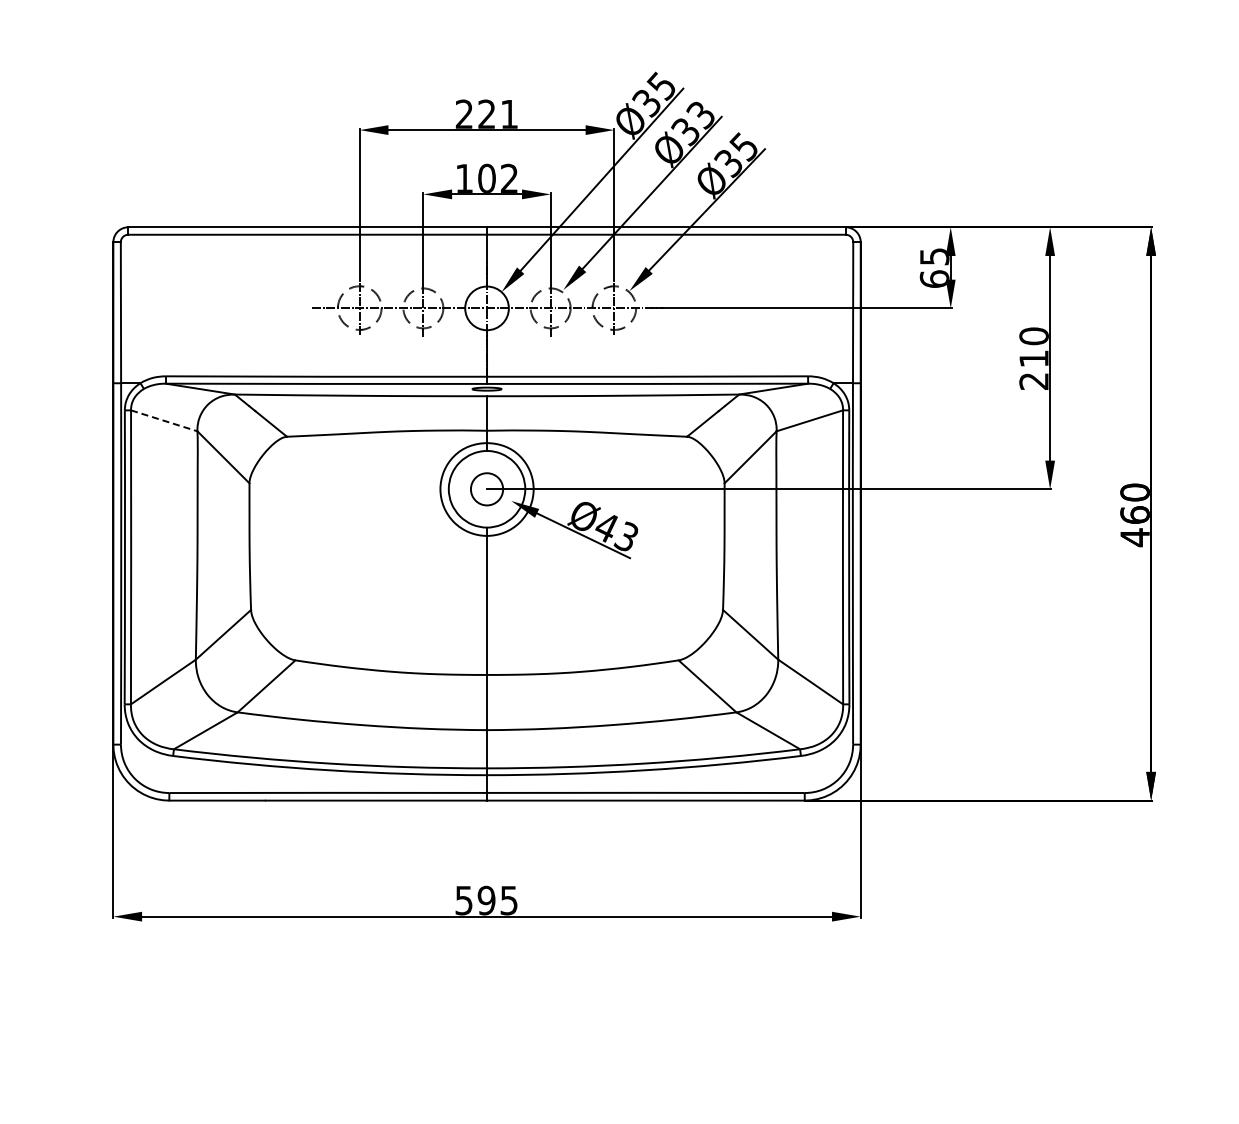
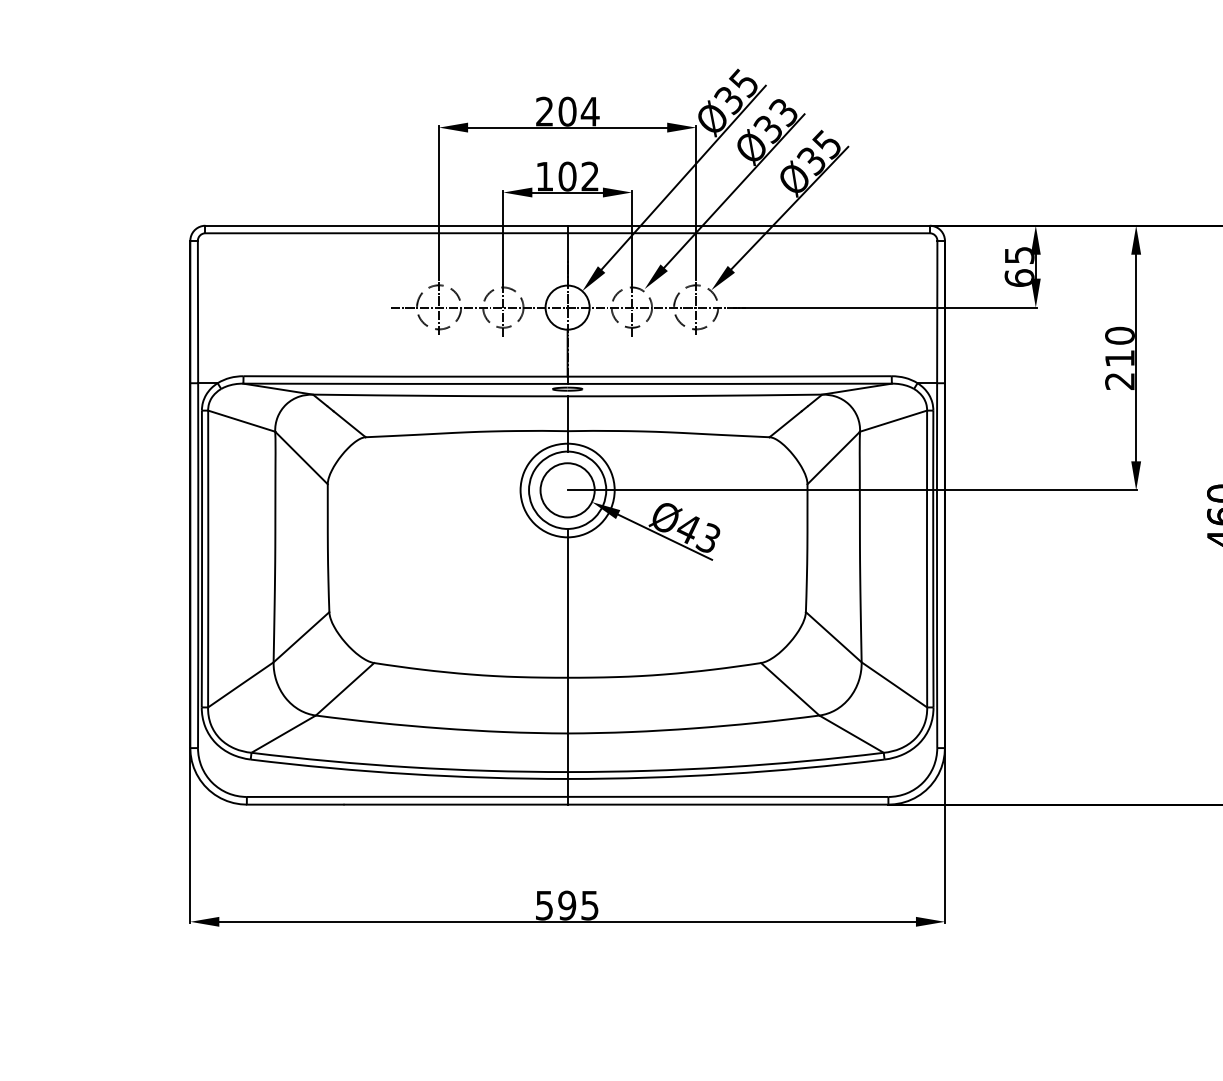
text: (498, 113) -> (579, 110), 221 -> 204
line: (164, 420) -> (241, 420), dashed -> solid
circle: (486, 489) -> (567, 490), size x1.67

